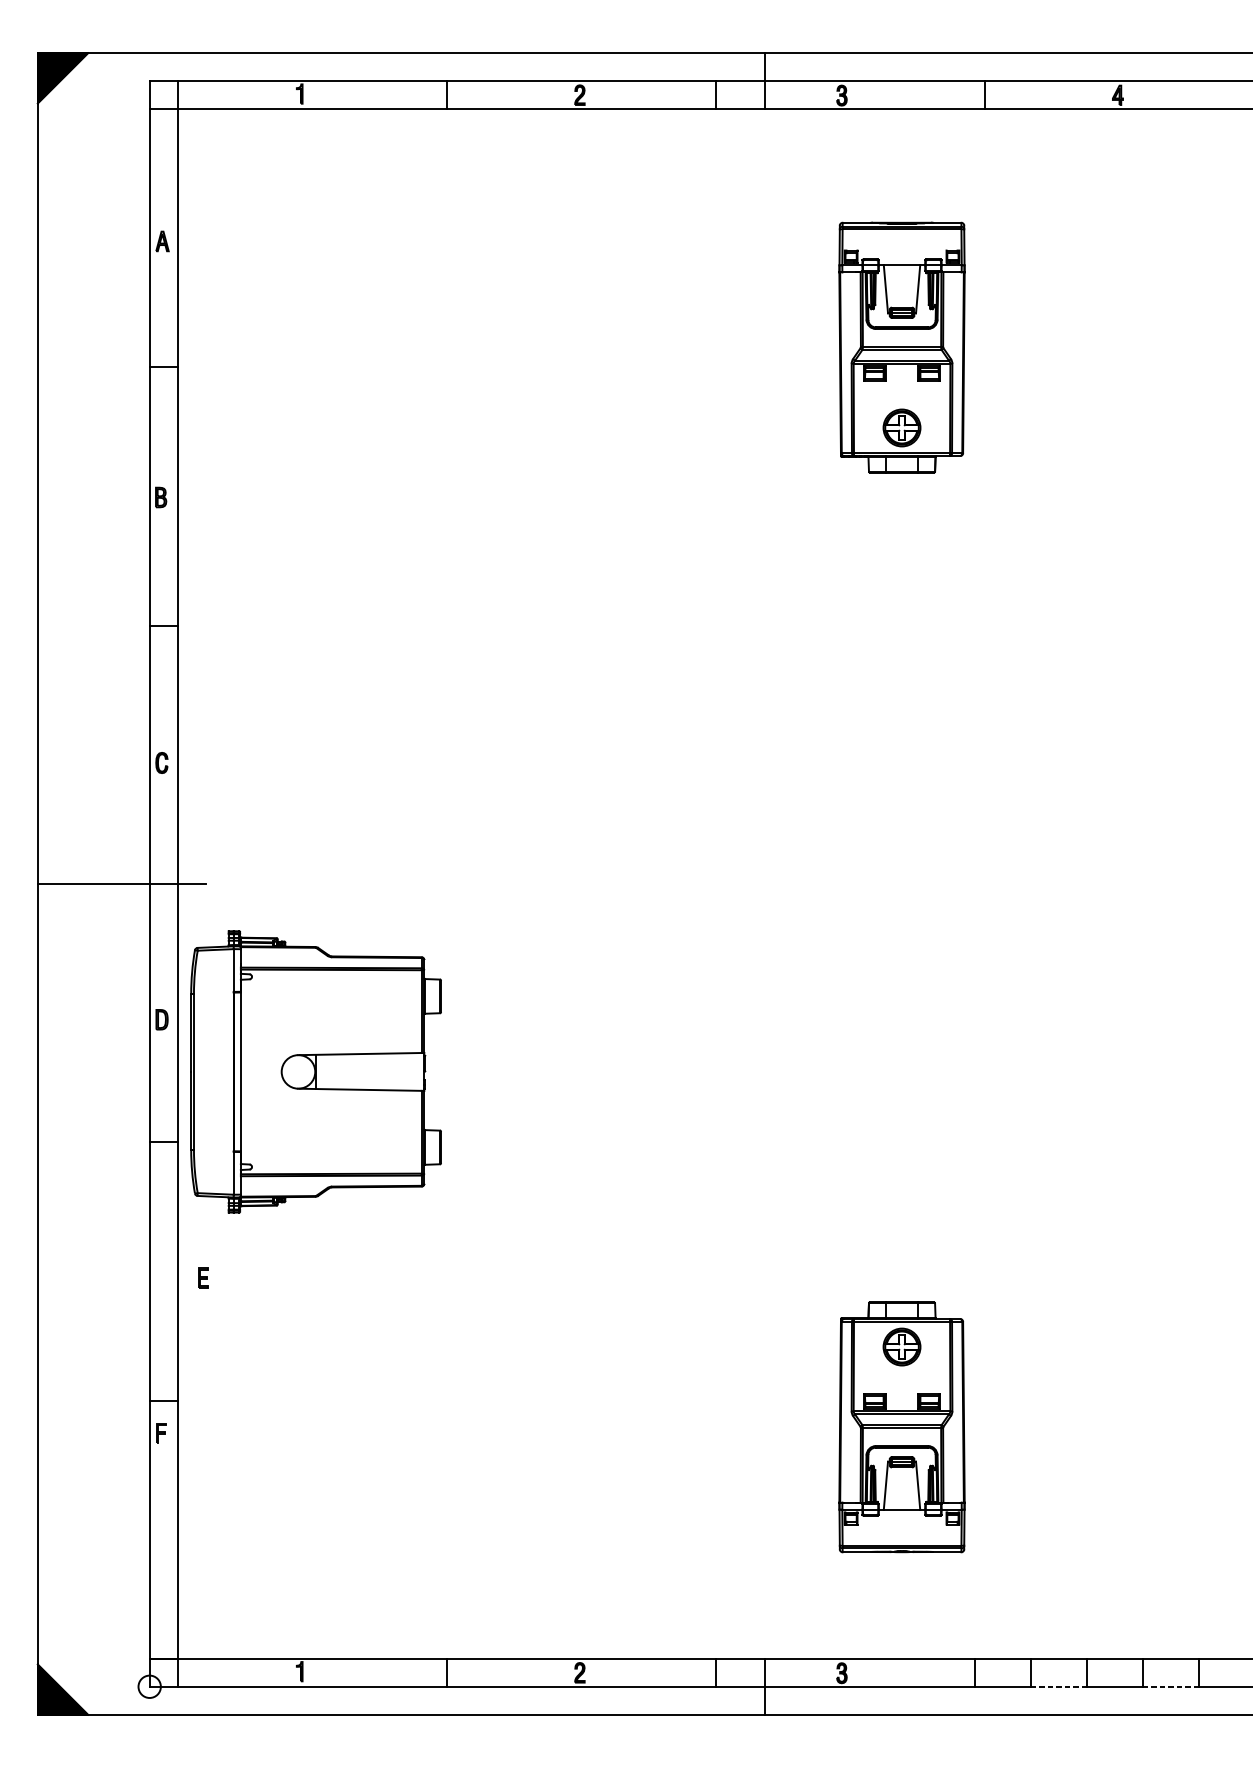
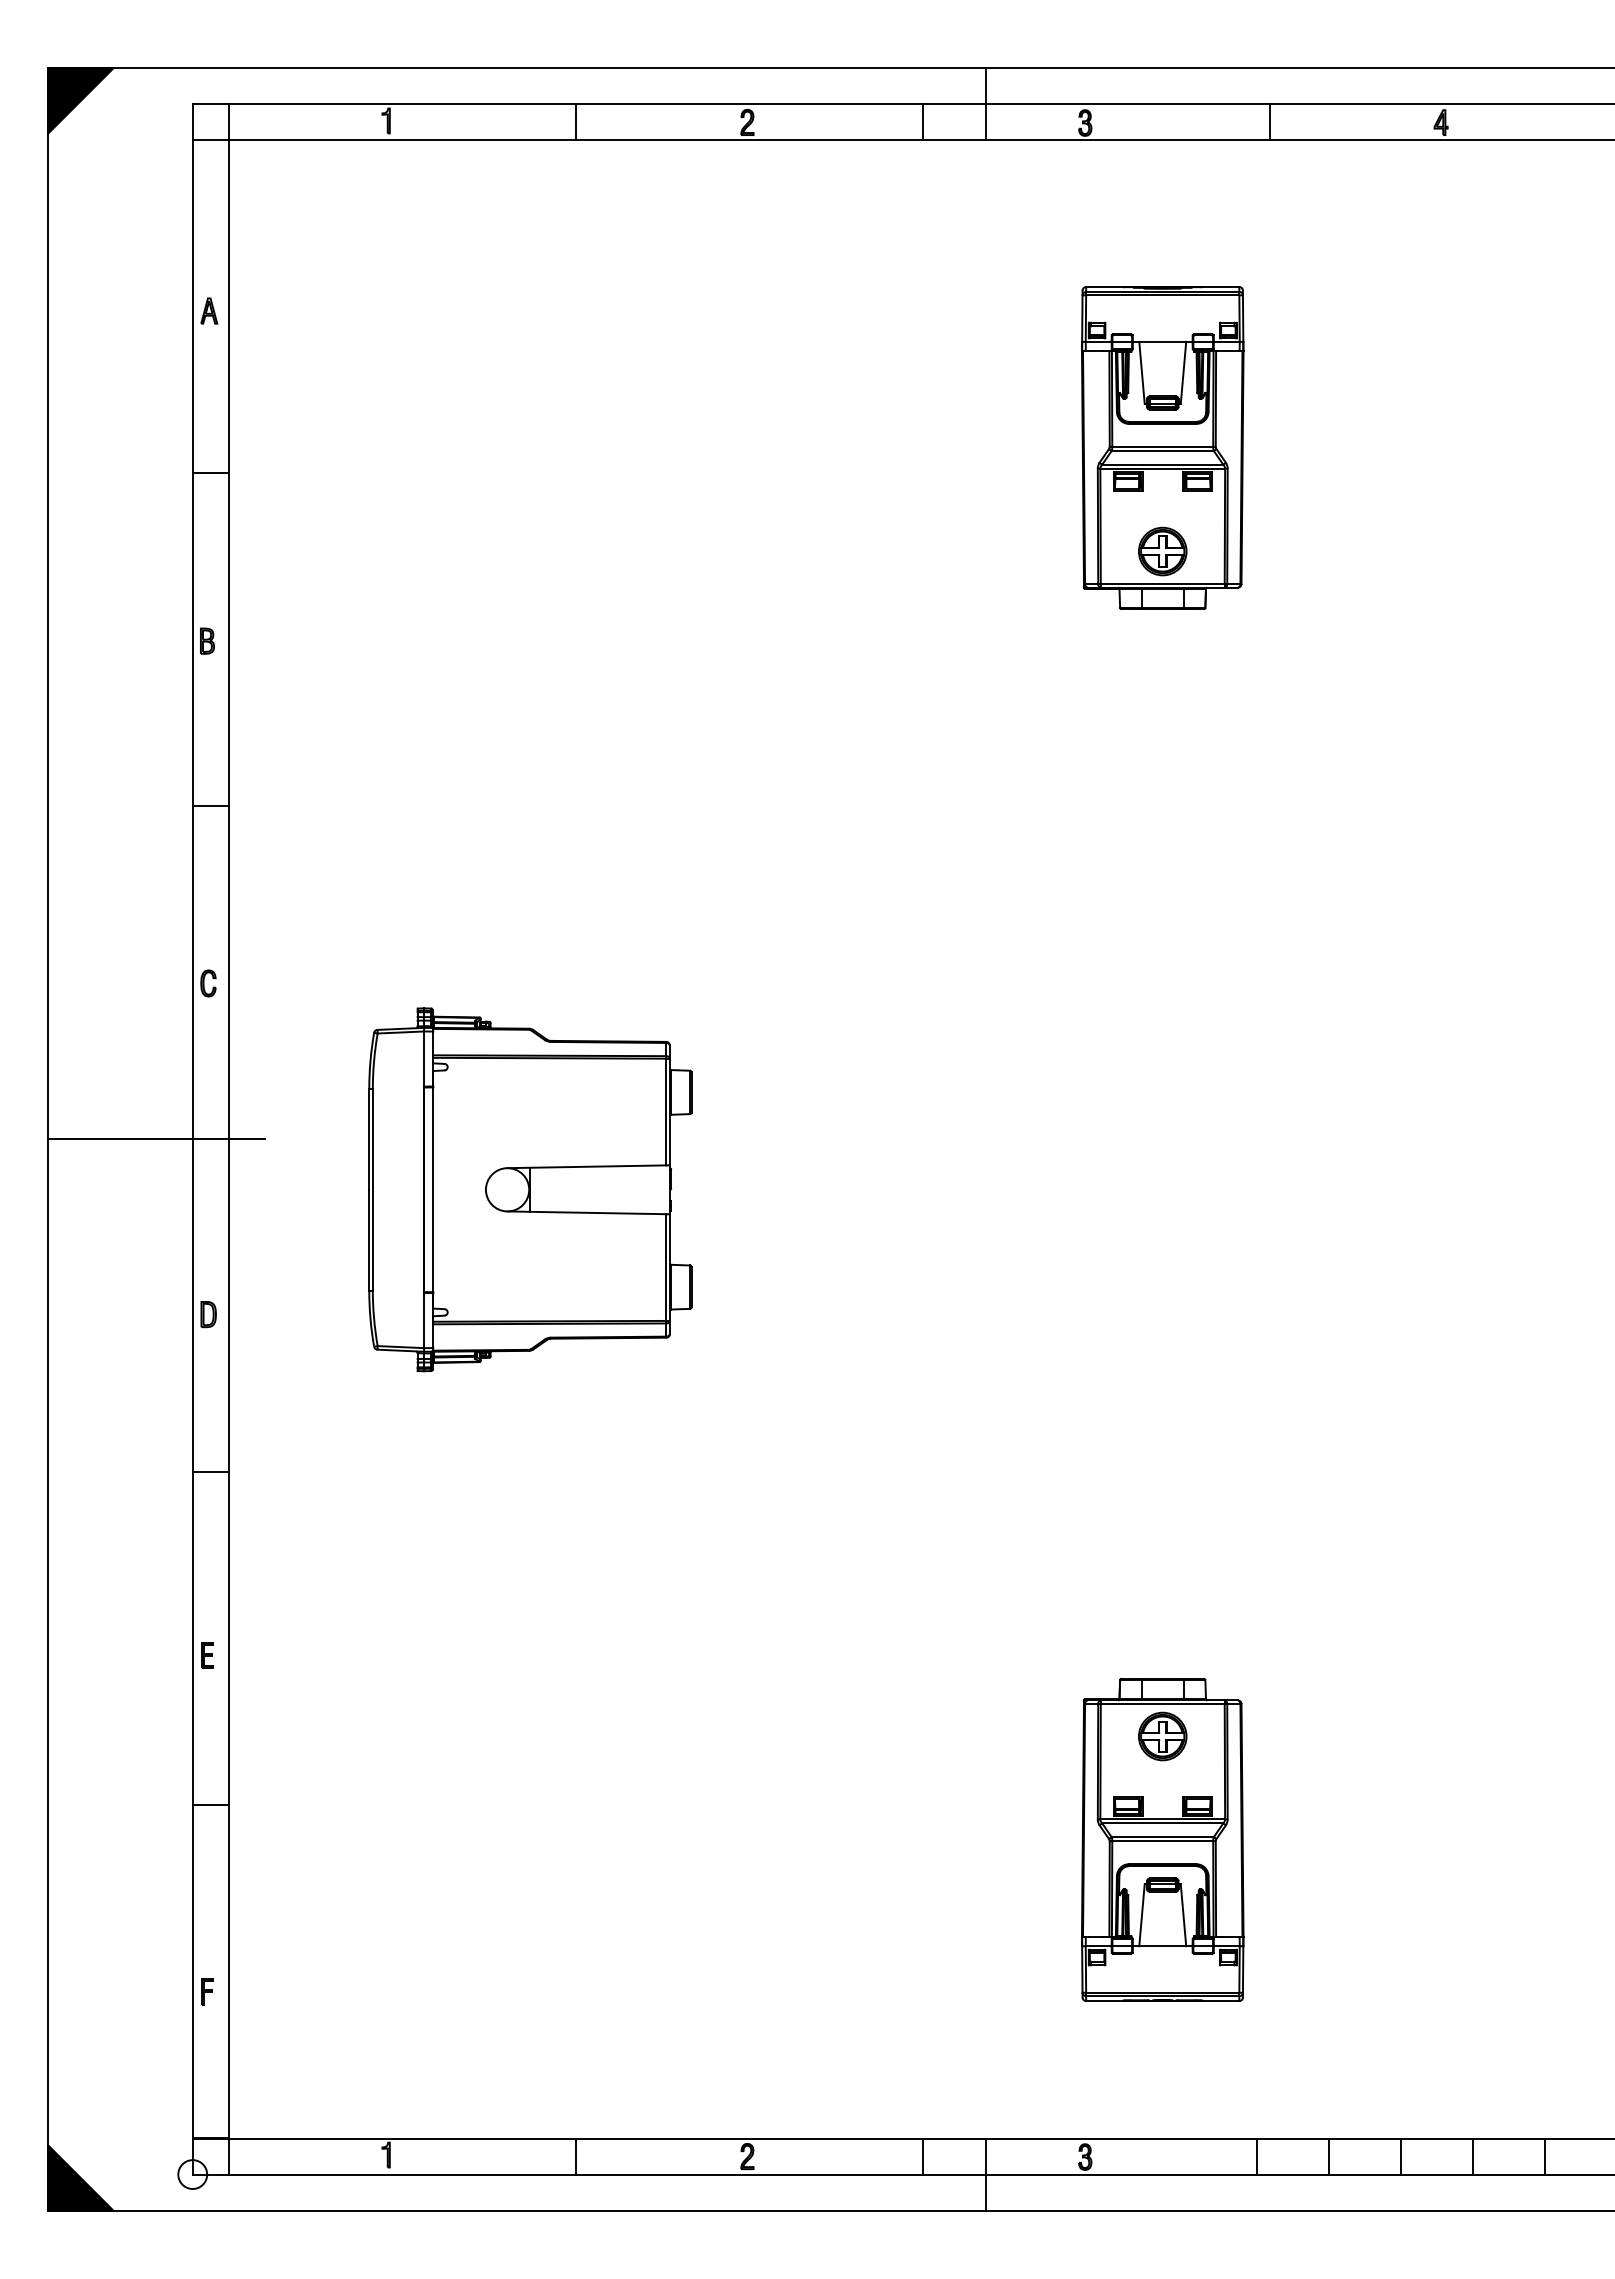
part: (316, 1071) -> (530, 1189), moved
part: (203, 1278) -> (207, 1655), moved
part: (161, 1433) -> (207, 1991), moved
line: (1059, 1686) -> (1365, 2174), dashed -> solid
line: (1170, 1686) -> (1509, 2174), dashed -> solid

